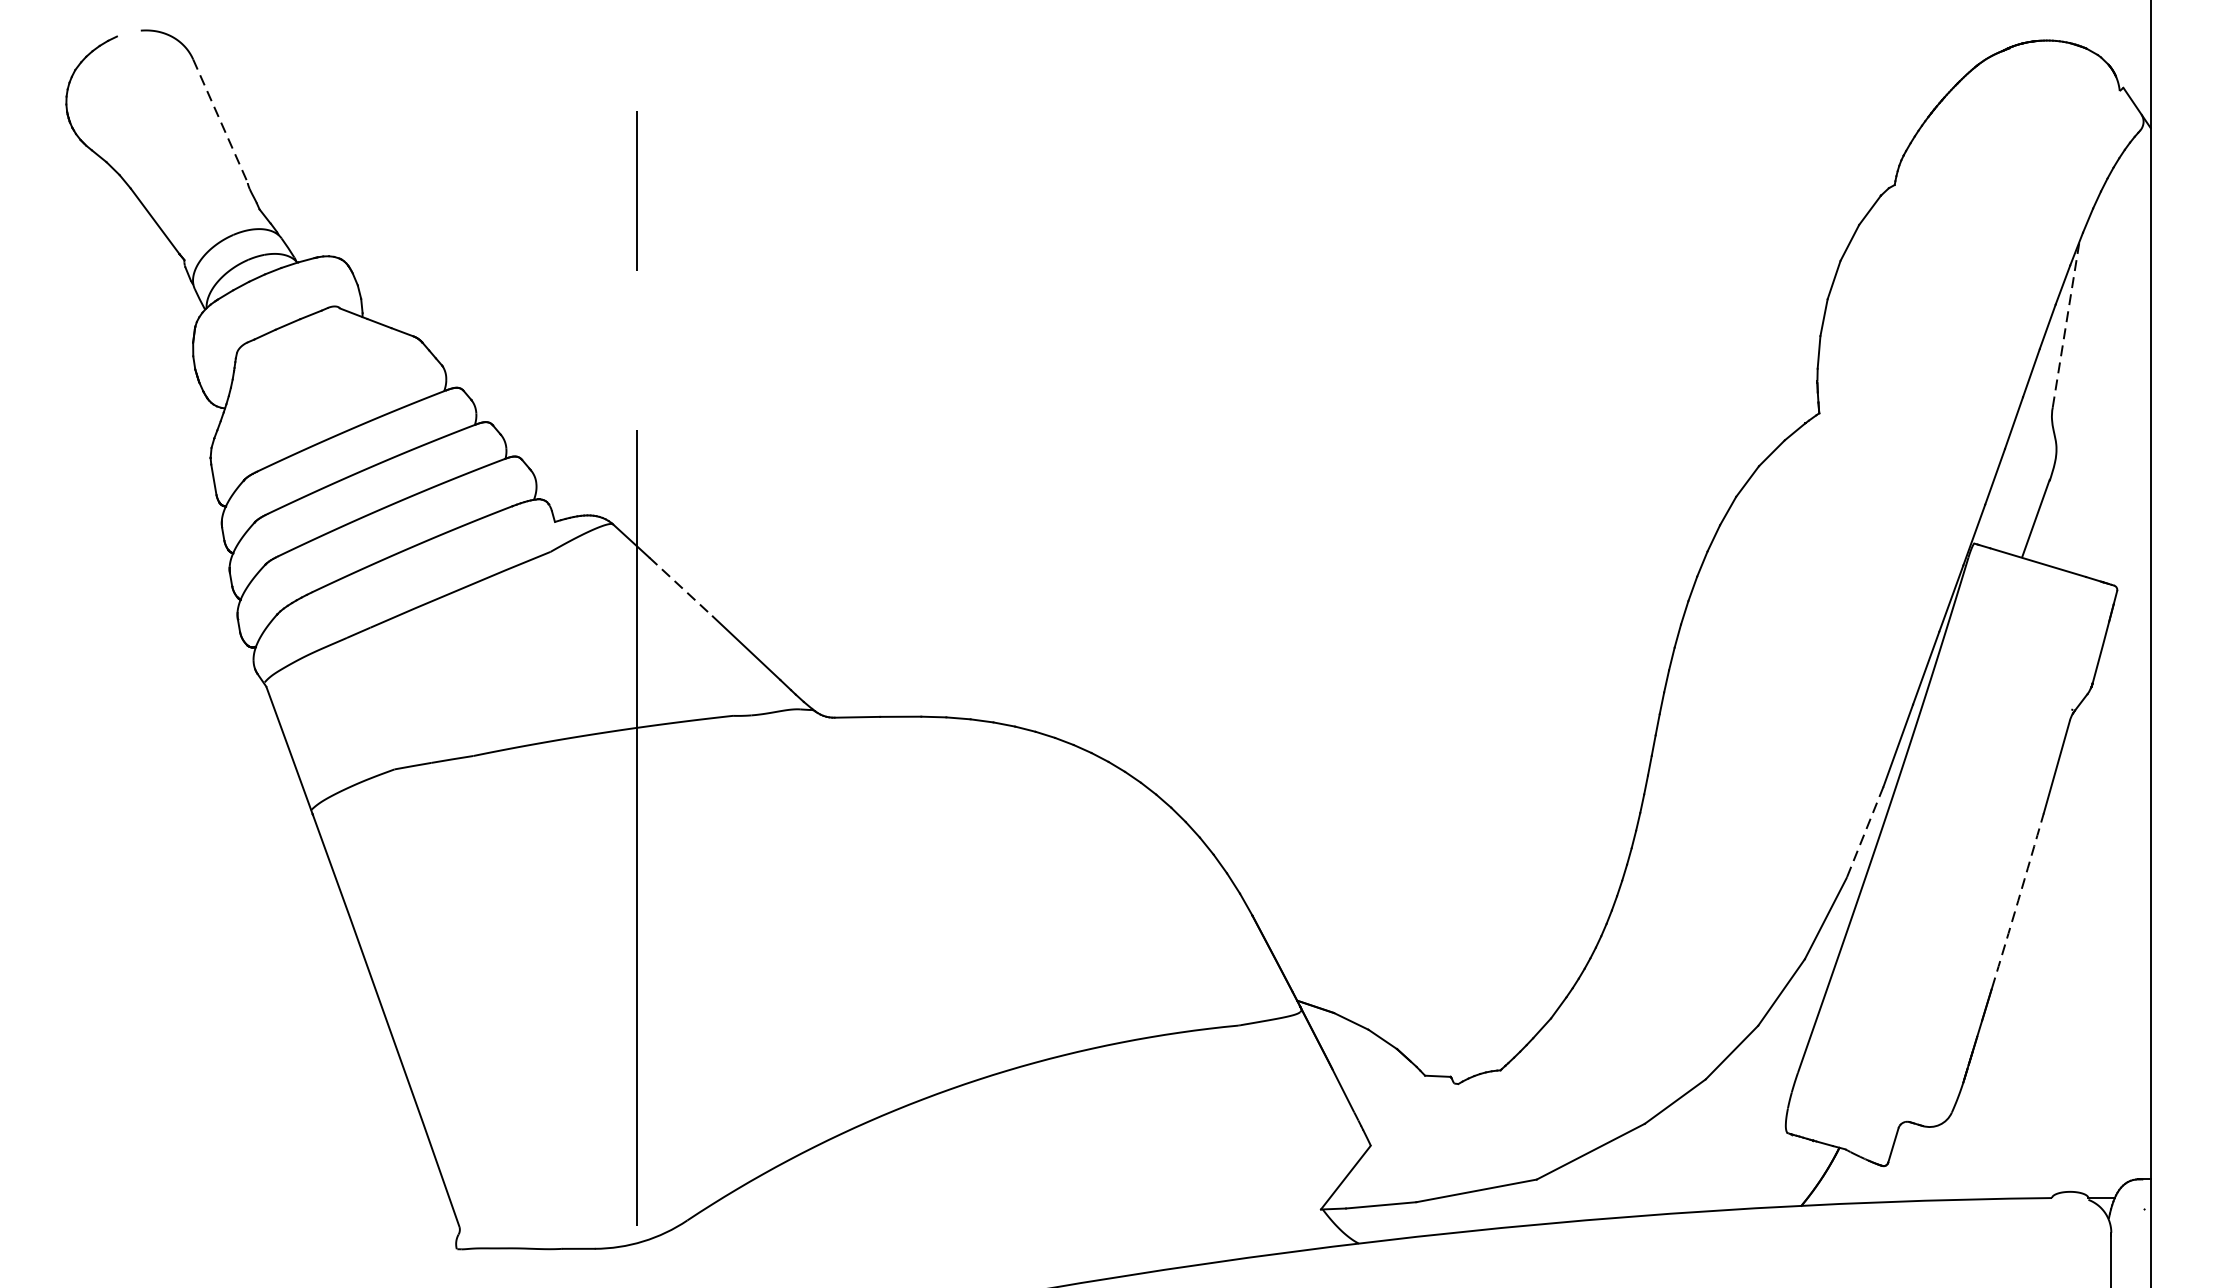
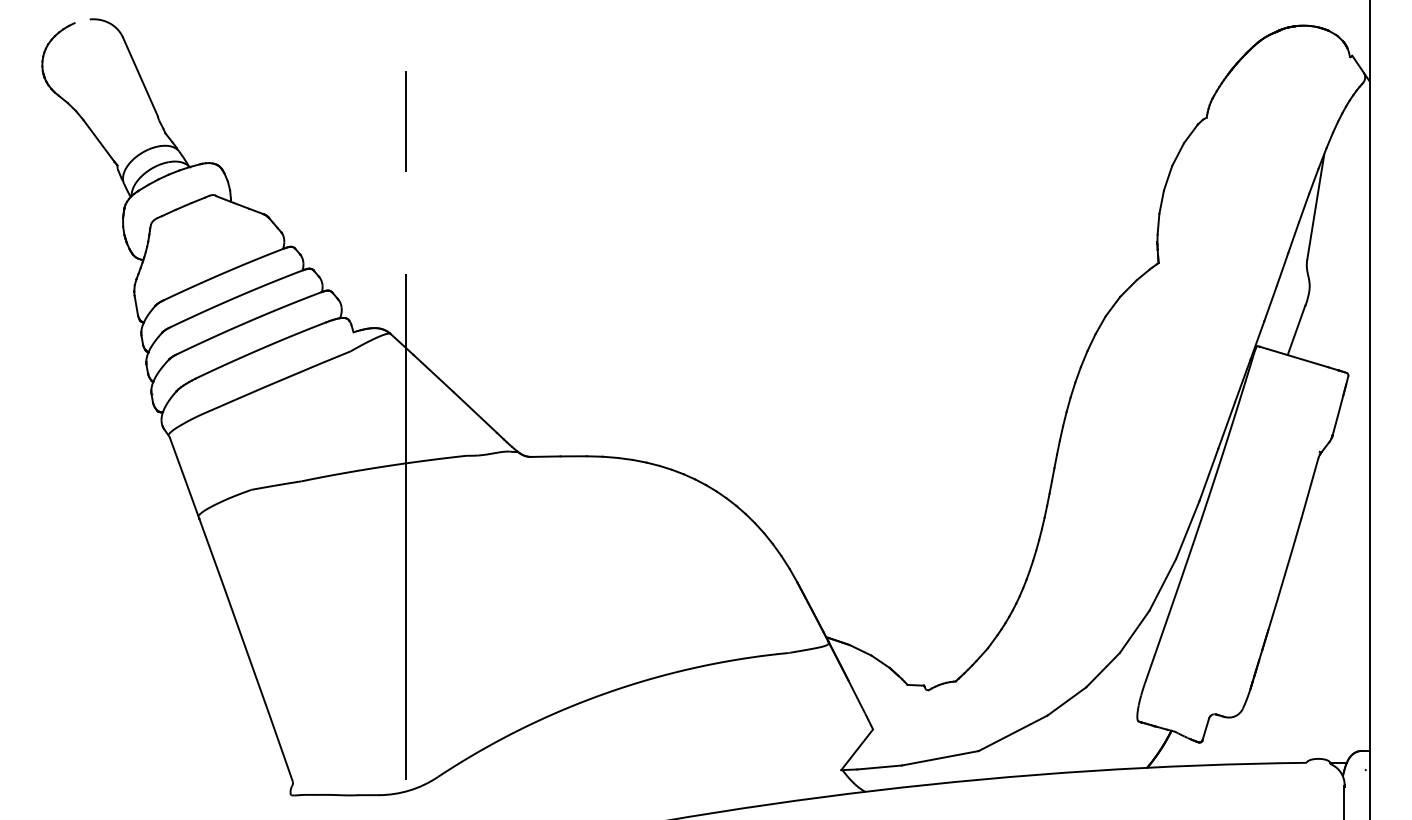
line: (220, 121) -> (140, 77), dashed -> solid
line: (2065, 326) -> (1315, 207), dashed -> solid
line: (680, 586) -> (433, 373), dashed -> solid
line: (1864, 833) -> (1187, 530), dashed -> solid
arc: (2018, 900) -> (1285, 573), dashed -> solid

